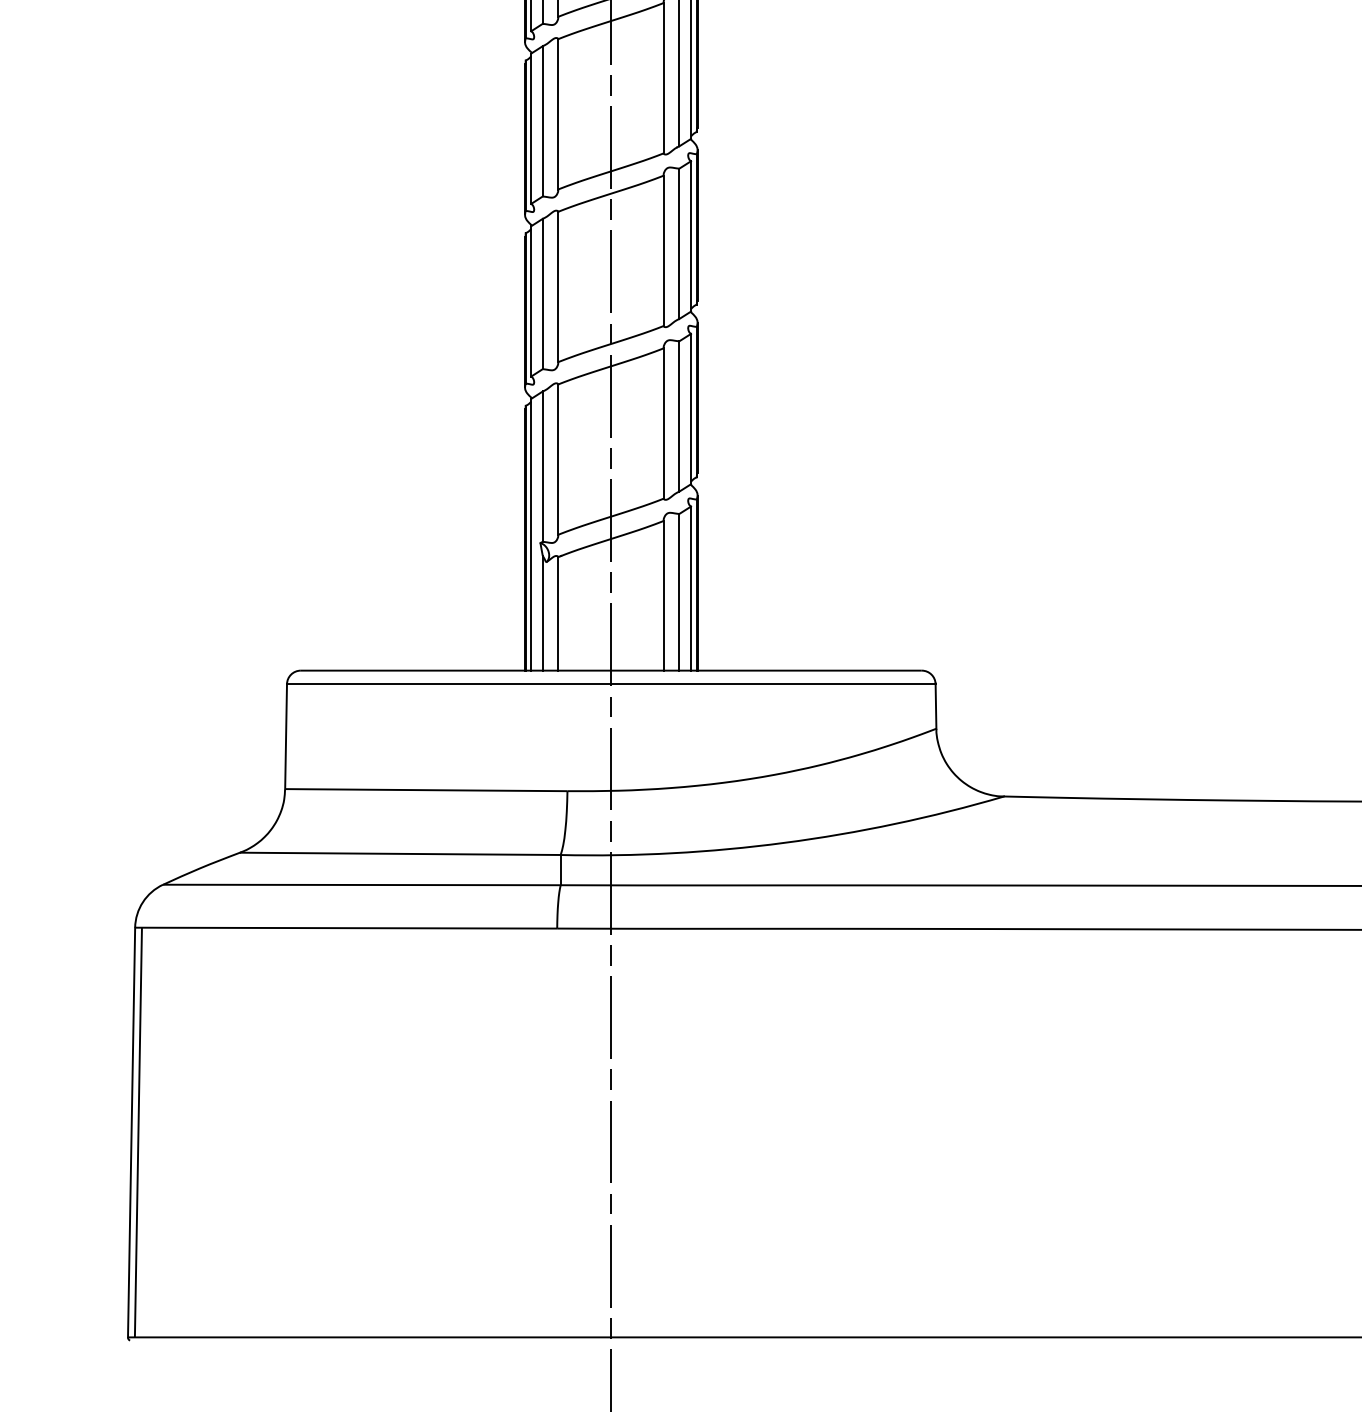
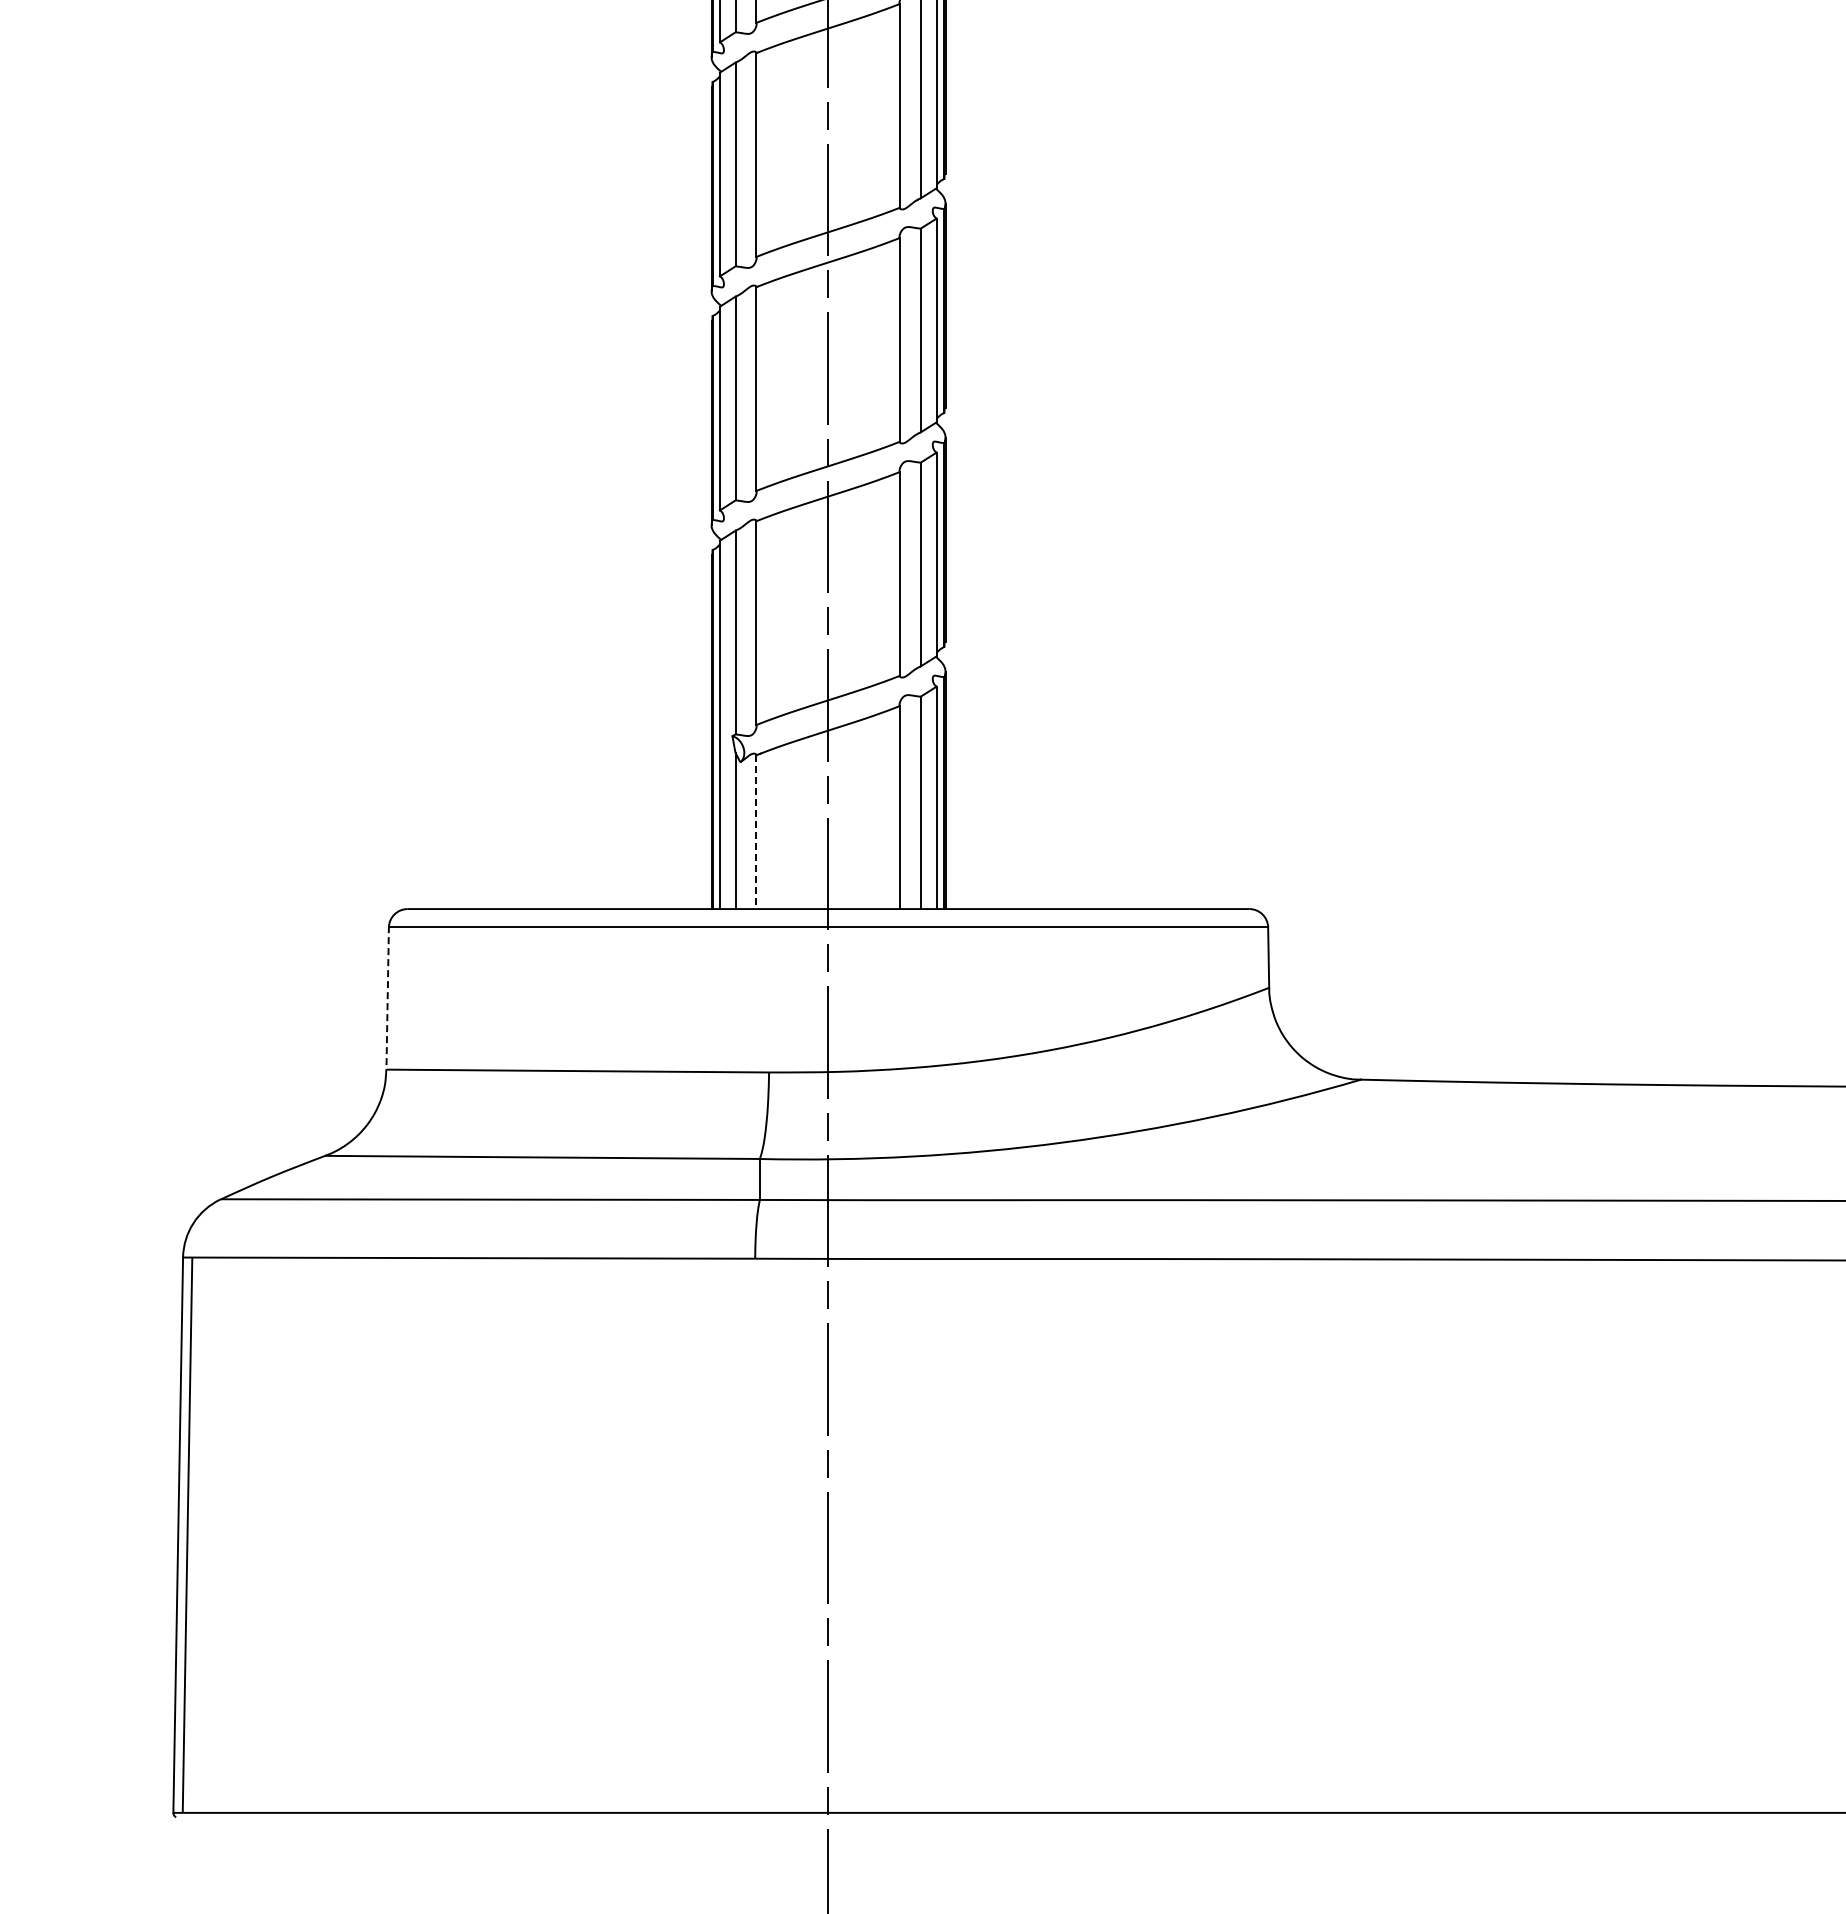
line: (558, 614) -> (756, 832), solid -> dashed
line: (285, 736) -> (387, 998), solid -> dashed

